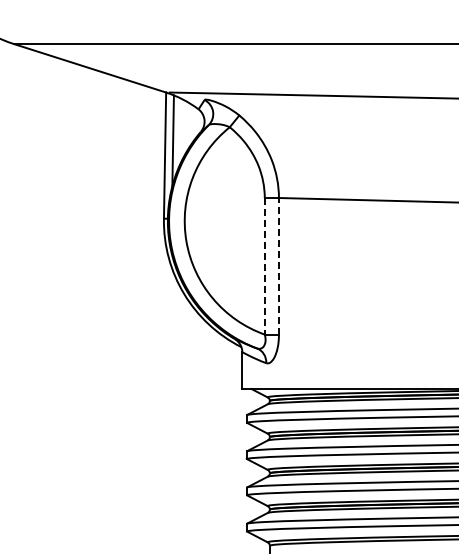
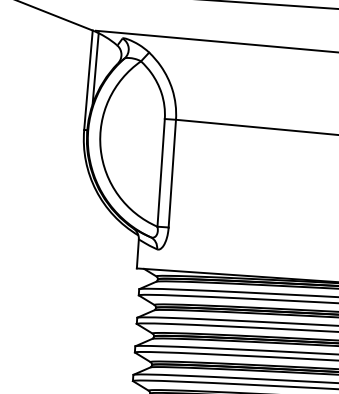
line: (278, 265) -> (172, 172), dashed -> solid
line: (264, 266) -> (160, 173), dashed -> solid

